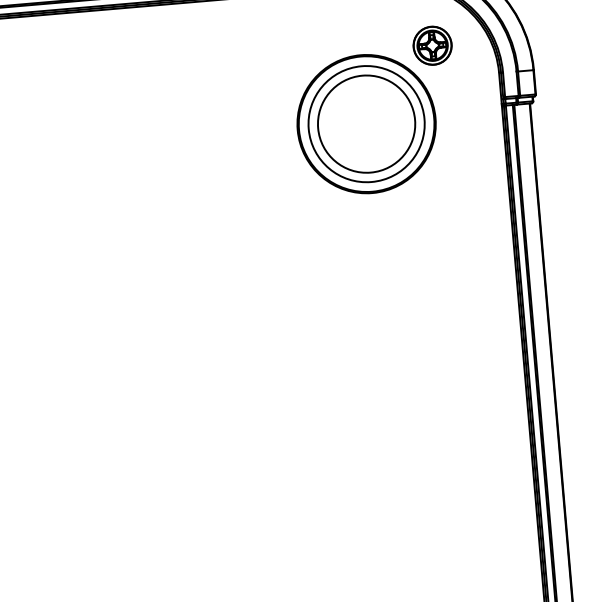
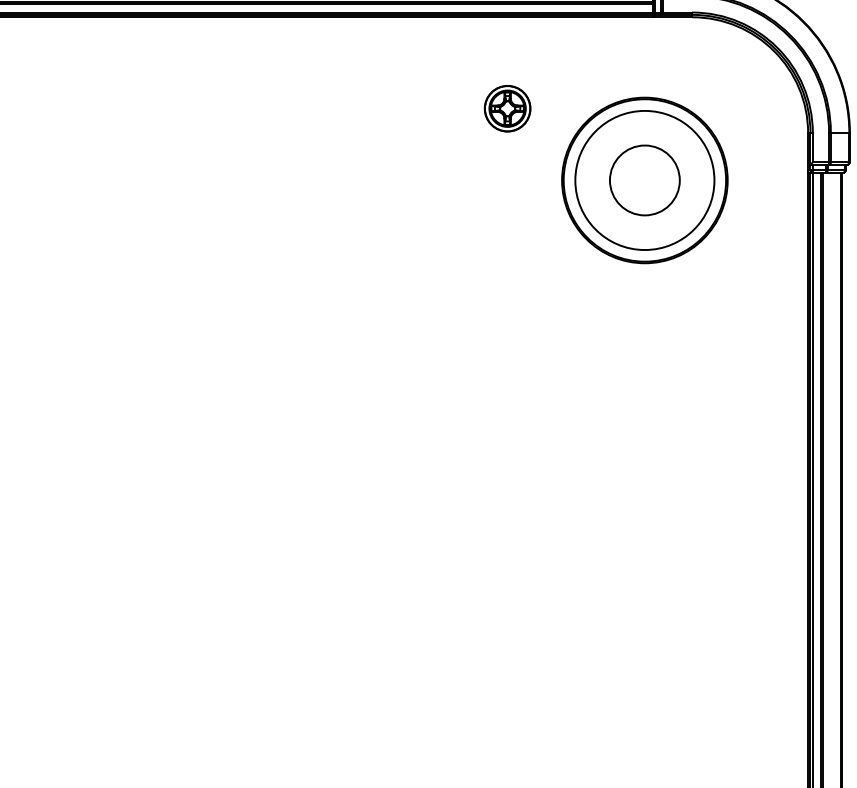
part: (432, 45) -> (507, 108), moved
circle: (366, 124) -> (644, 180), size x0.6

